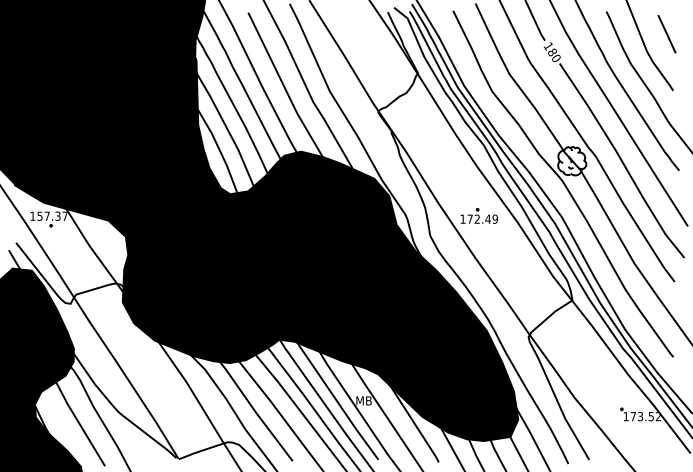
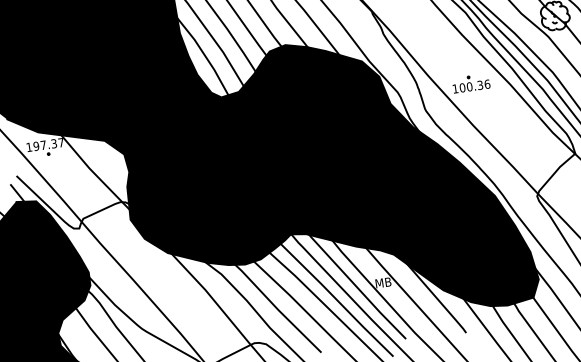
text: (39, 215) -> (35, 145), 157.37 -> 197.37
text: (482, 218) -> (474, 85), 172.49 -> 100.36

